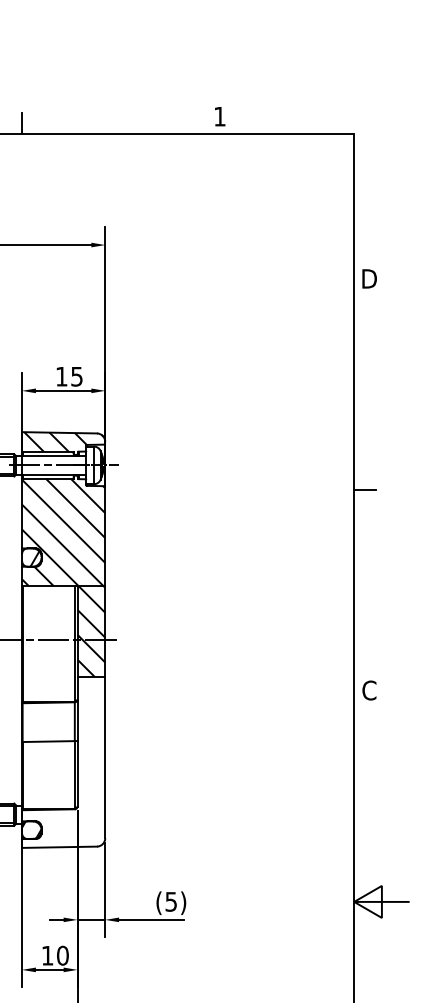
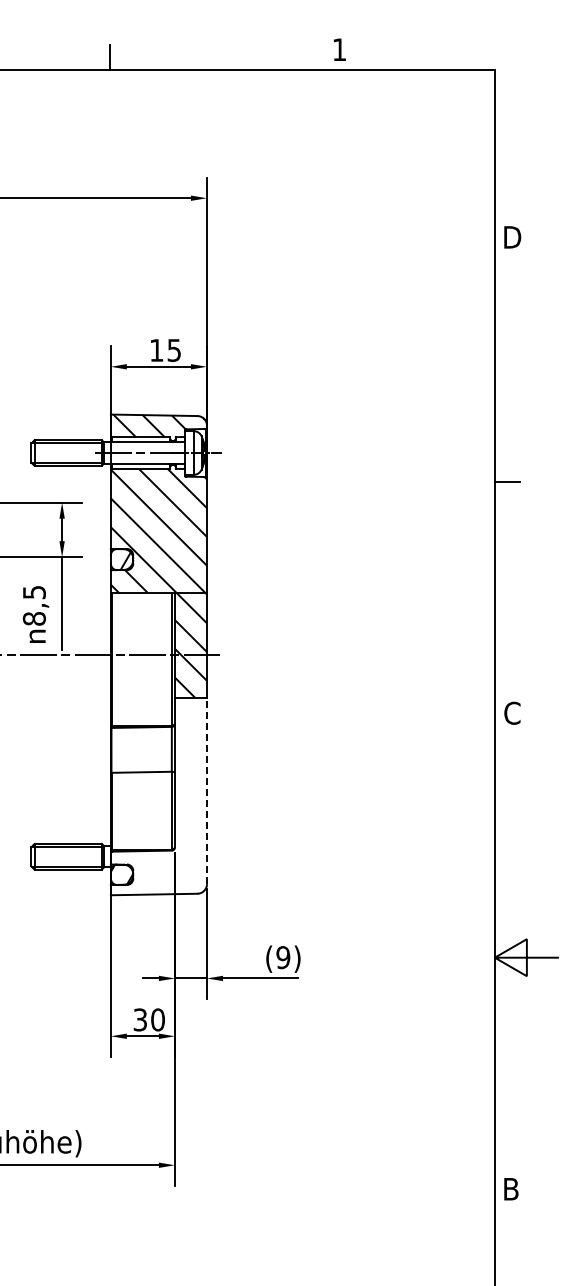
line: (105, 757) -> (207, 790), solid -> dashed
text: (171, 901) -> (283, 957), (5) -> (9)
text: (46, 955) -> (139, 1019), 10 -> 30

